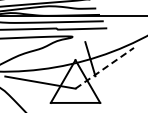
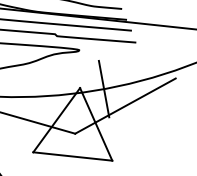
line: (104, 68) -> (125, 106), dashed -> solid

